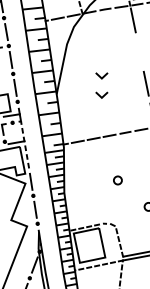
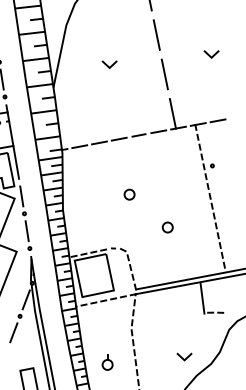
line: (139, 51) -> (156, 34), added
line: (100, 95) -> (108, 89), removed
line: (25, 144) -> (14, 150), dashed -> solid

